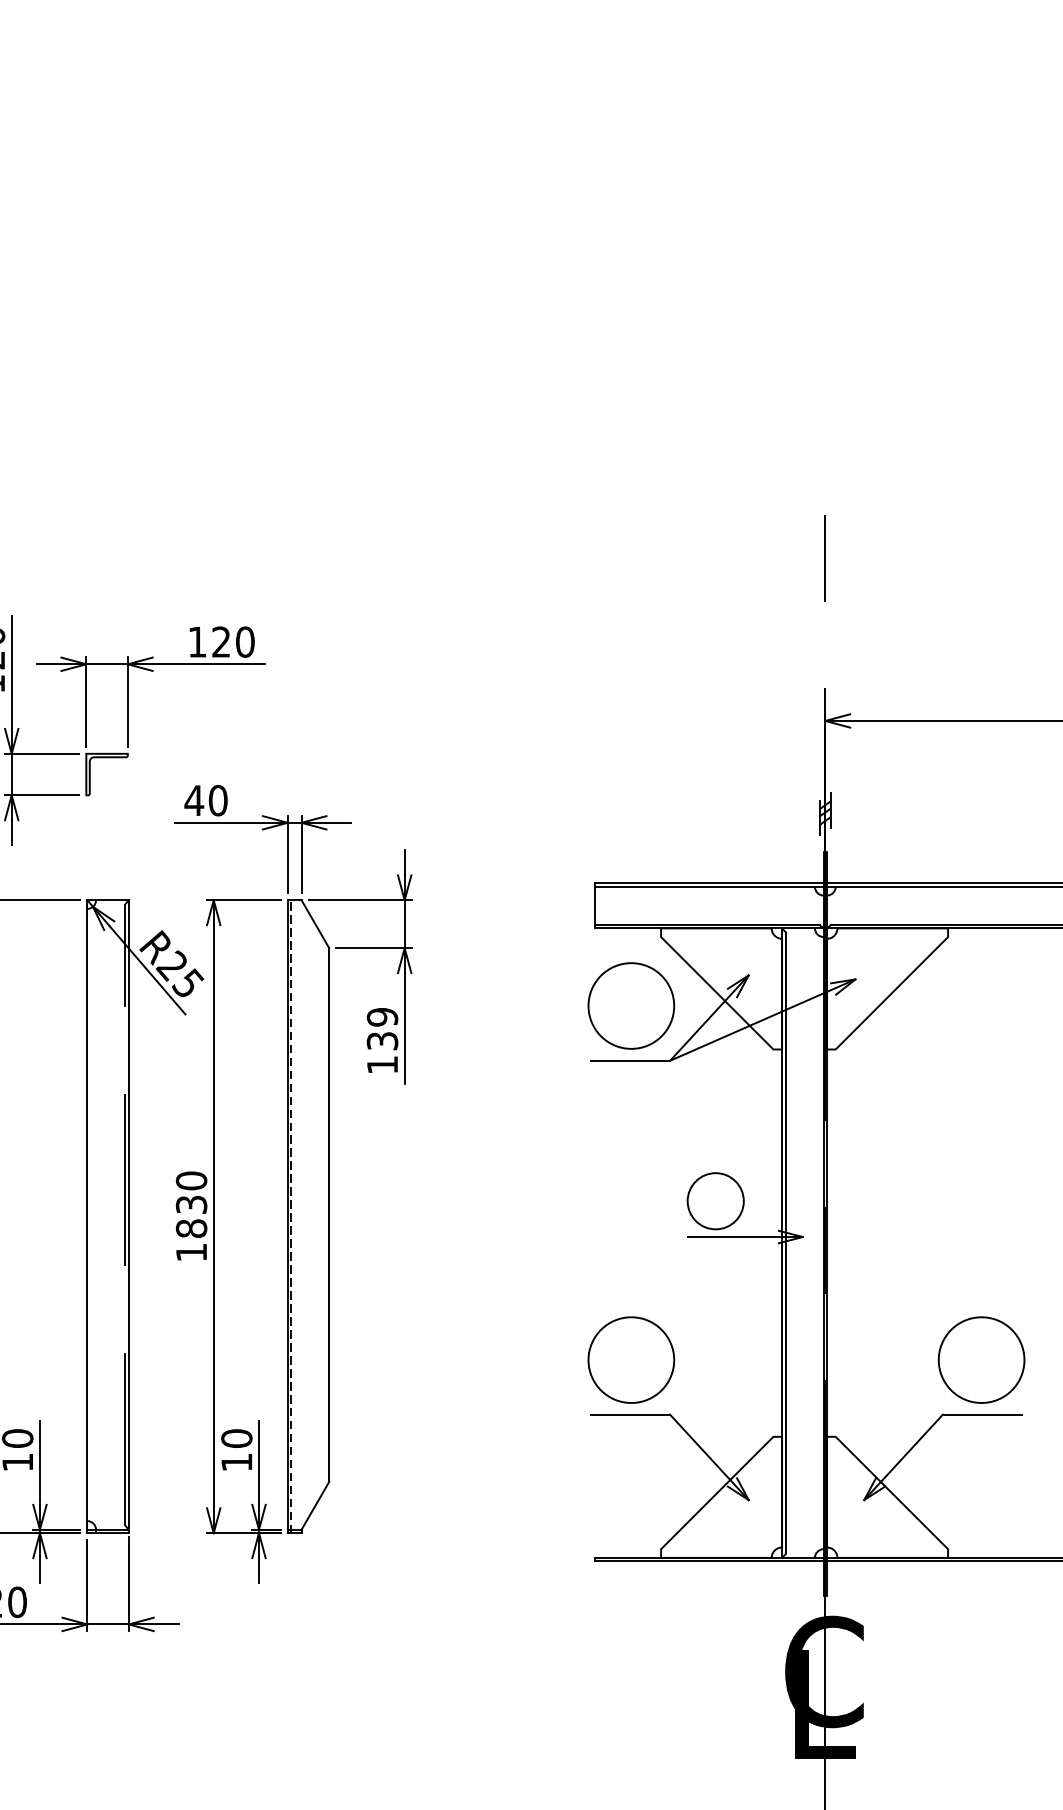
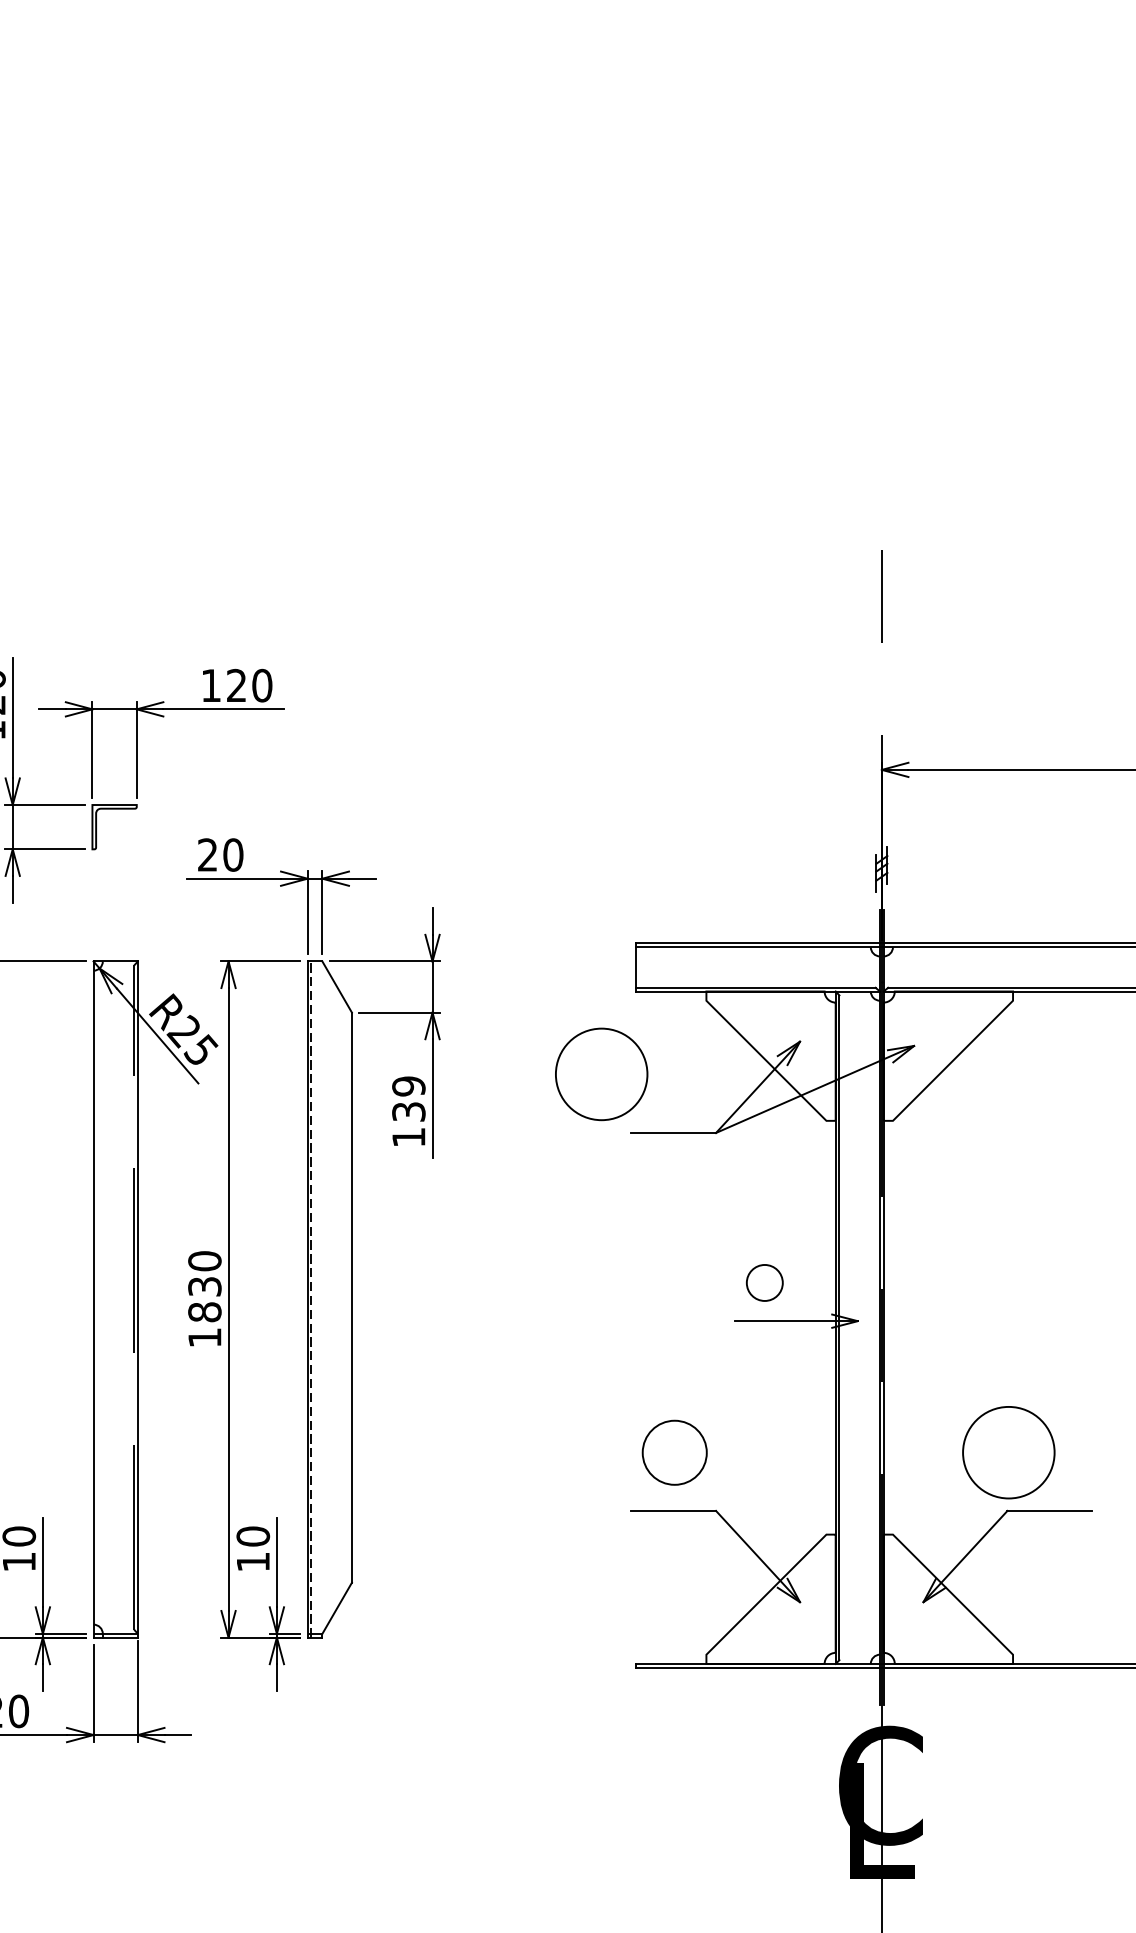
text: (194, 800) -> (207, 854), 40 -> 20
circle: (631, 1006) -> (601, 1074), moved
circle: (715, 1200) -> (764, 1282), size x0.6
circle: (631, 1359) -> (674, 1452), size x0.7
circle: (981, 1359) -> (1008, 1452), moved

